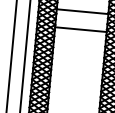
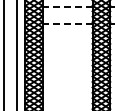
line: (82, 11) -> (67, 6), solid -> dashed
line: (80, 29) -> (67, 24), solid -> dashed

